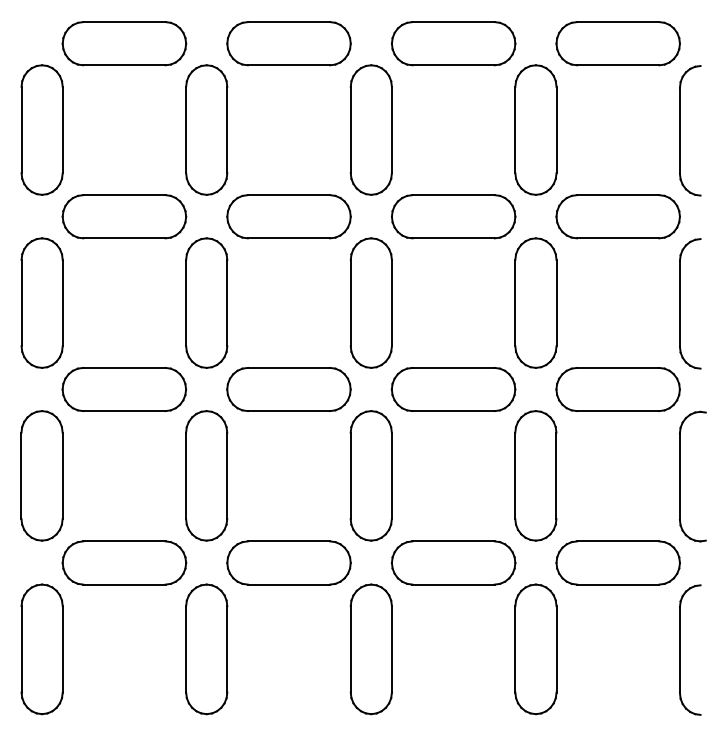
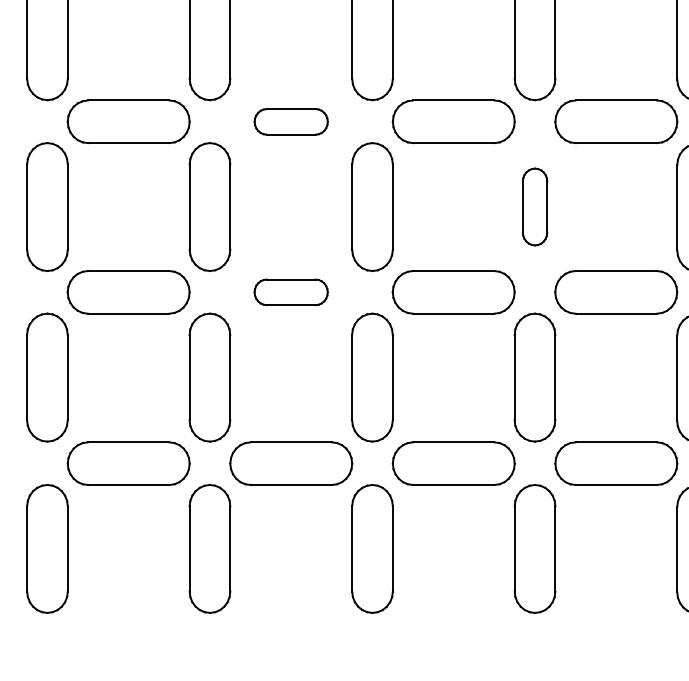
part: (288, 216) -> (290, 121), size x0.6
part: (535, 302) -> (534, 206), size x0.6
part: (288, 389) -> (290, 292), size x0.6

